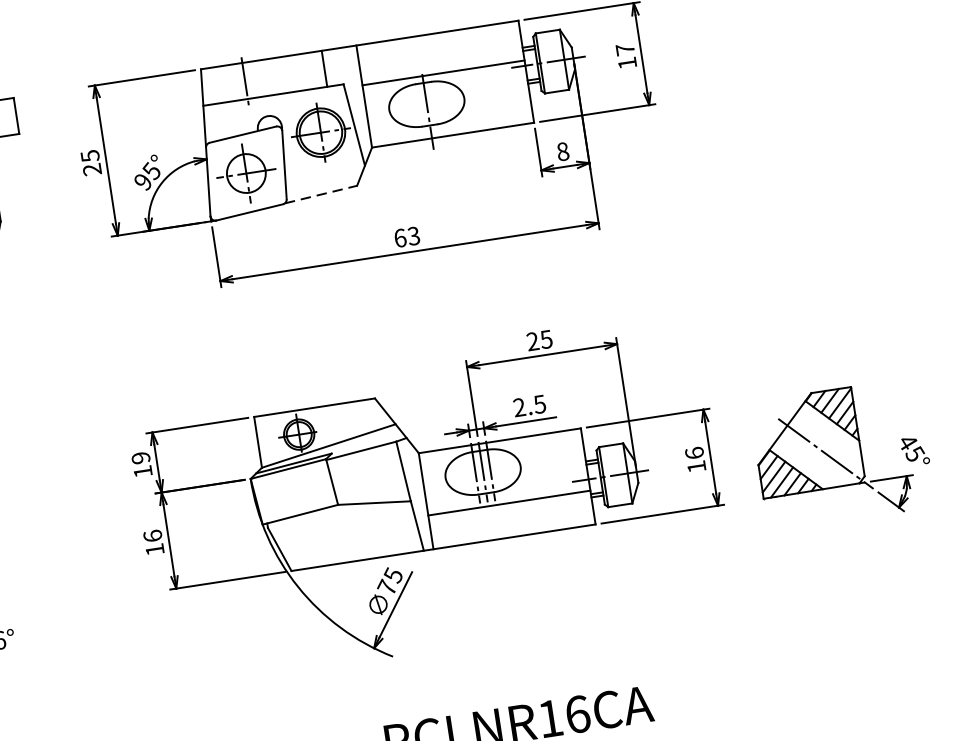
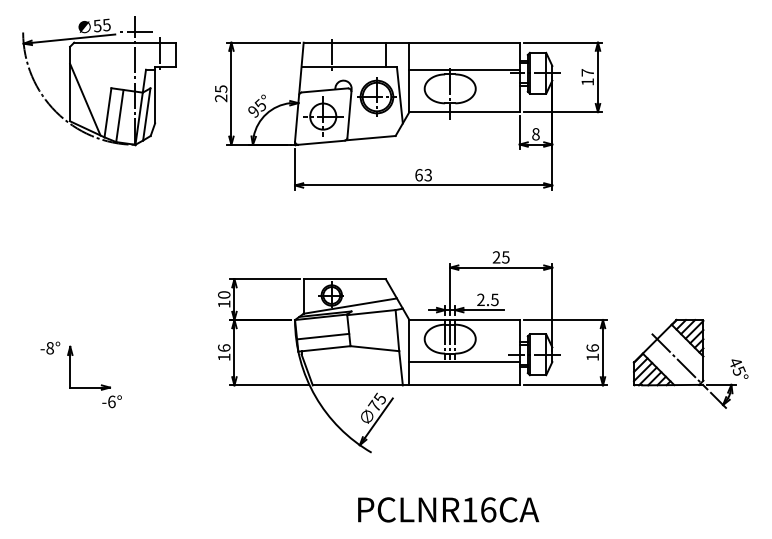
line: (322, 194) -> (371, 138), dashed -> solid
text: (141, 457) -> (224, 294), 19 -> 10
line: (296, 496) -> (323, 336), added

